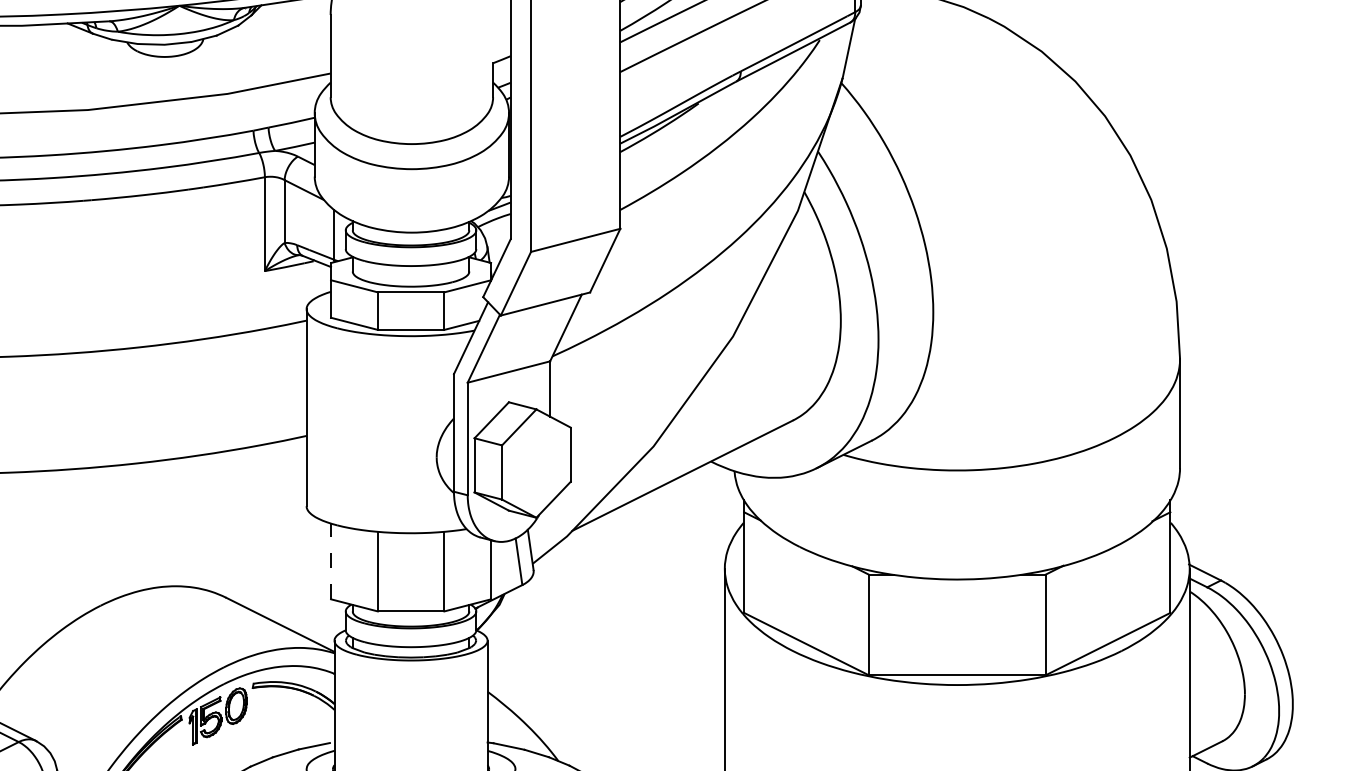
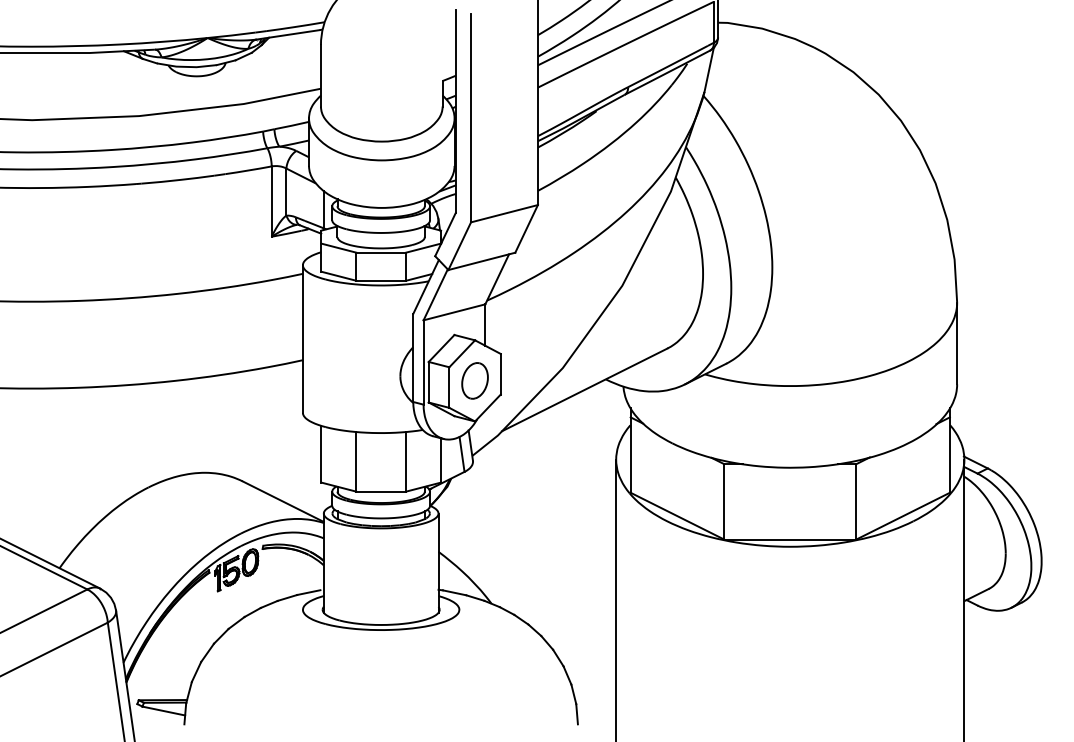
part: (535, 463) -> (474, 380), added
line: (331, 560) -> (321, 453), dashed -> solid

